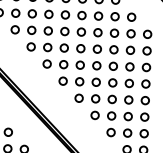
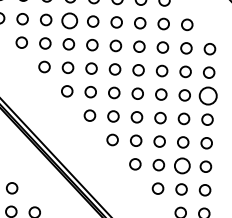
circle: (48, 14) -> (69, 20), size x1.4
circle: (146, 67) -> (208, 96), size x1.6
circle: (128, 116) -> (182, 165), size x1.4

